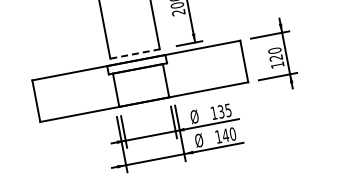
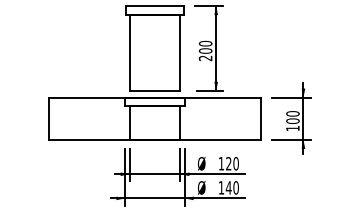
line: (135, 53) -> (155, 90), dashed -> solid
text: (275, 57) -> (292, 120), 120 -> 100
text: (224, 110) -> (232, 163), 135 -> 120

